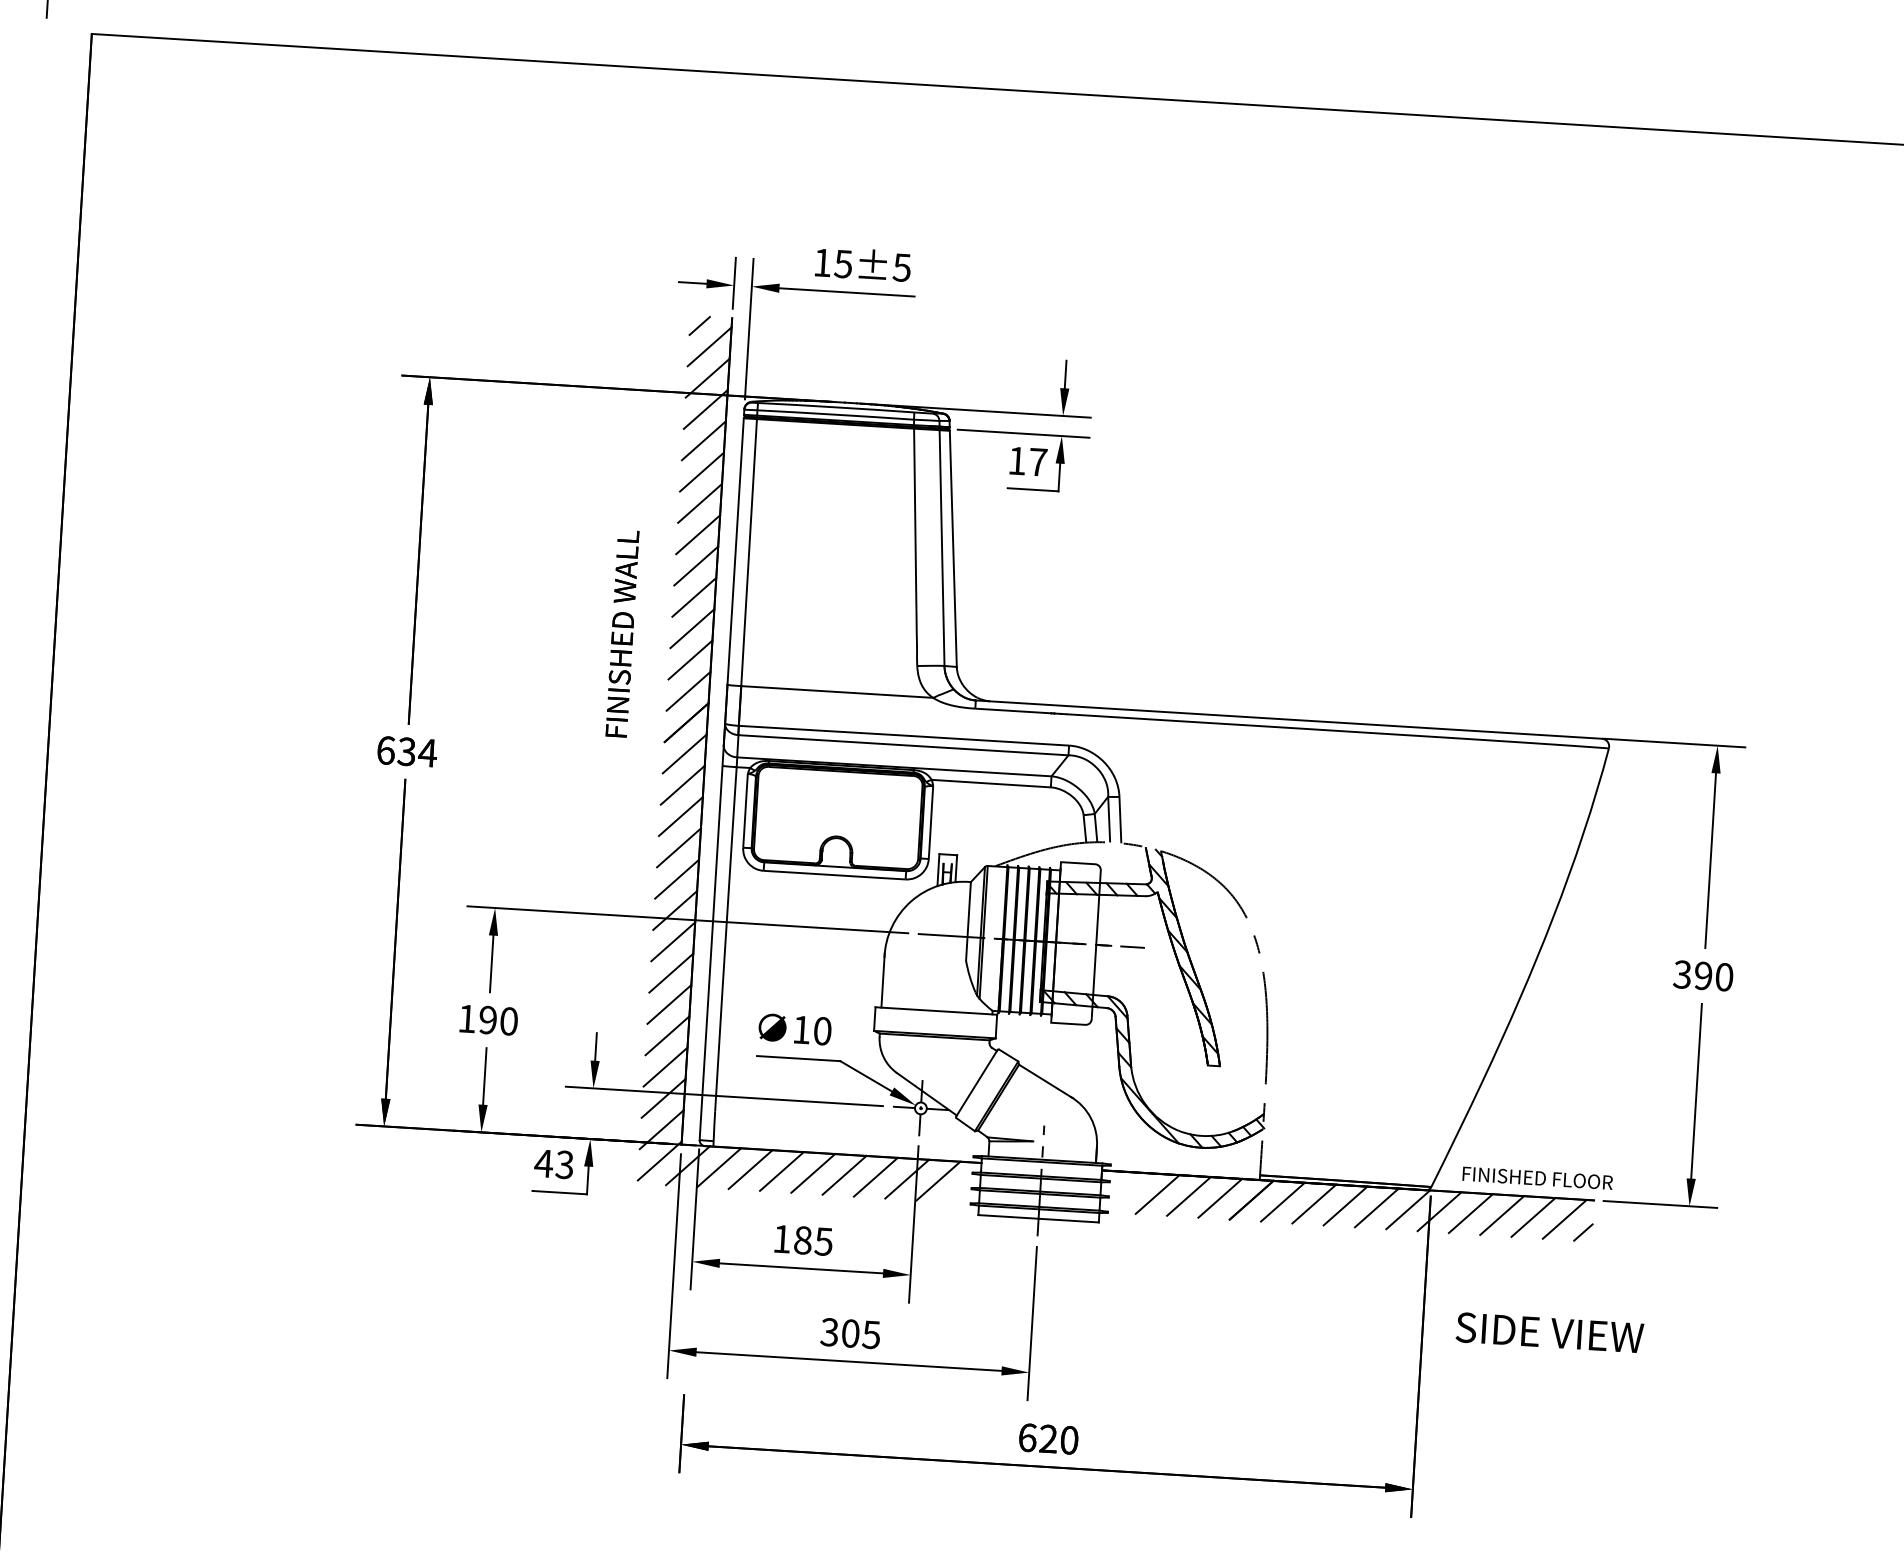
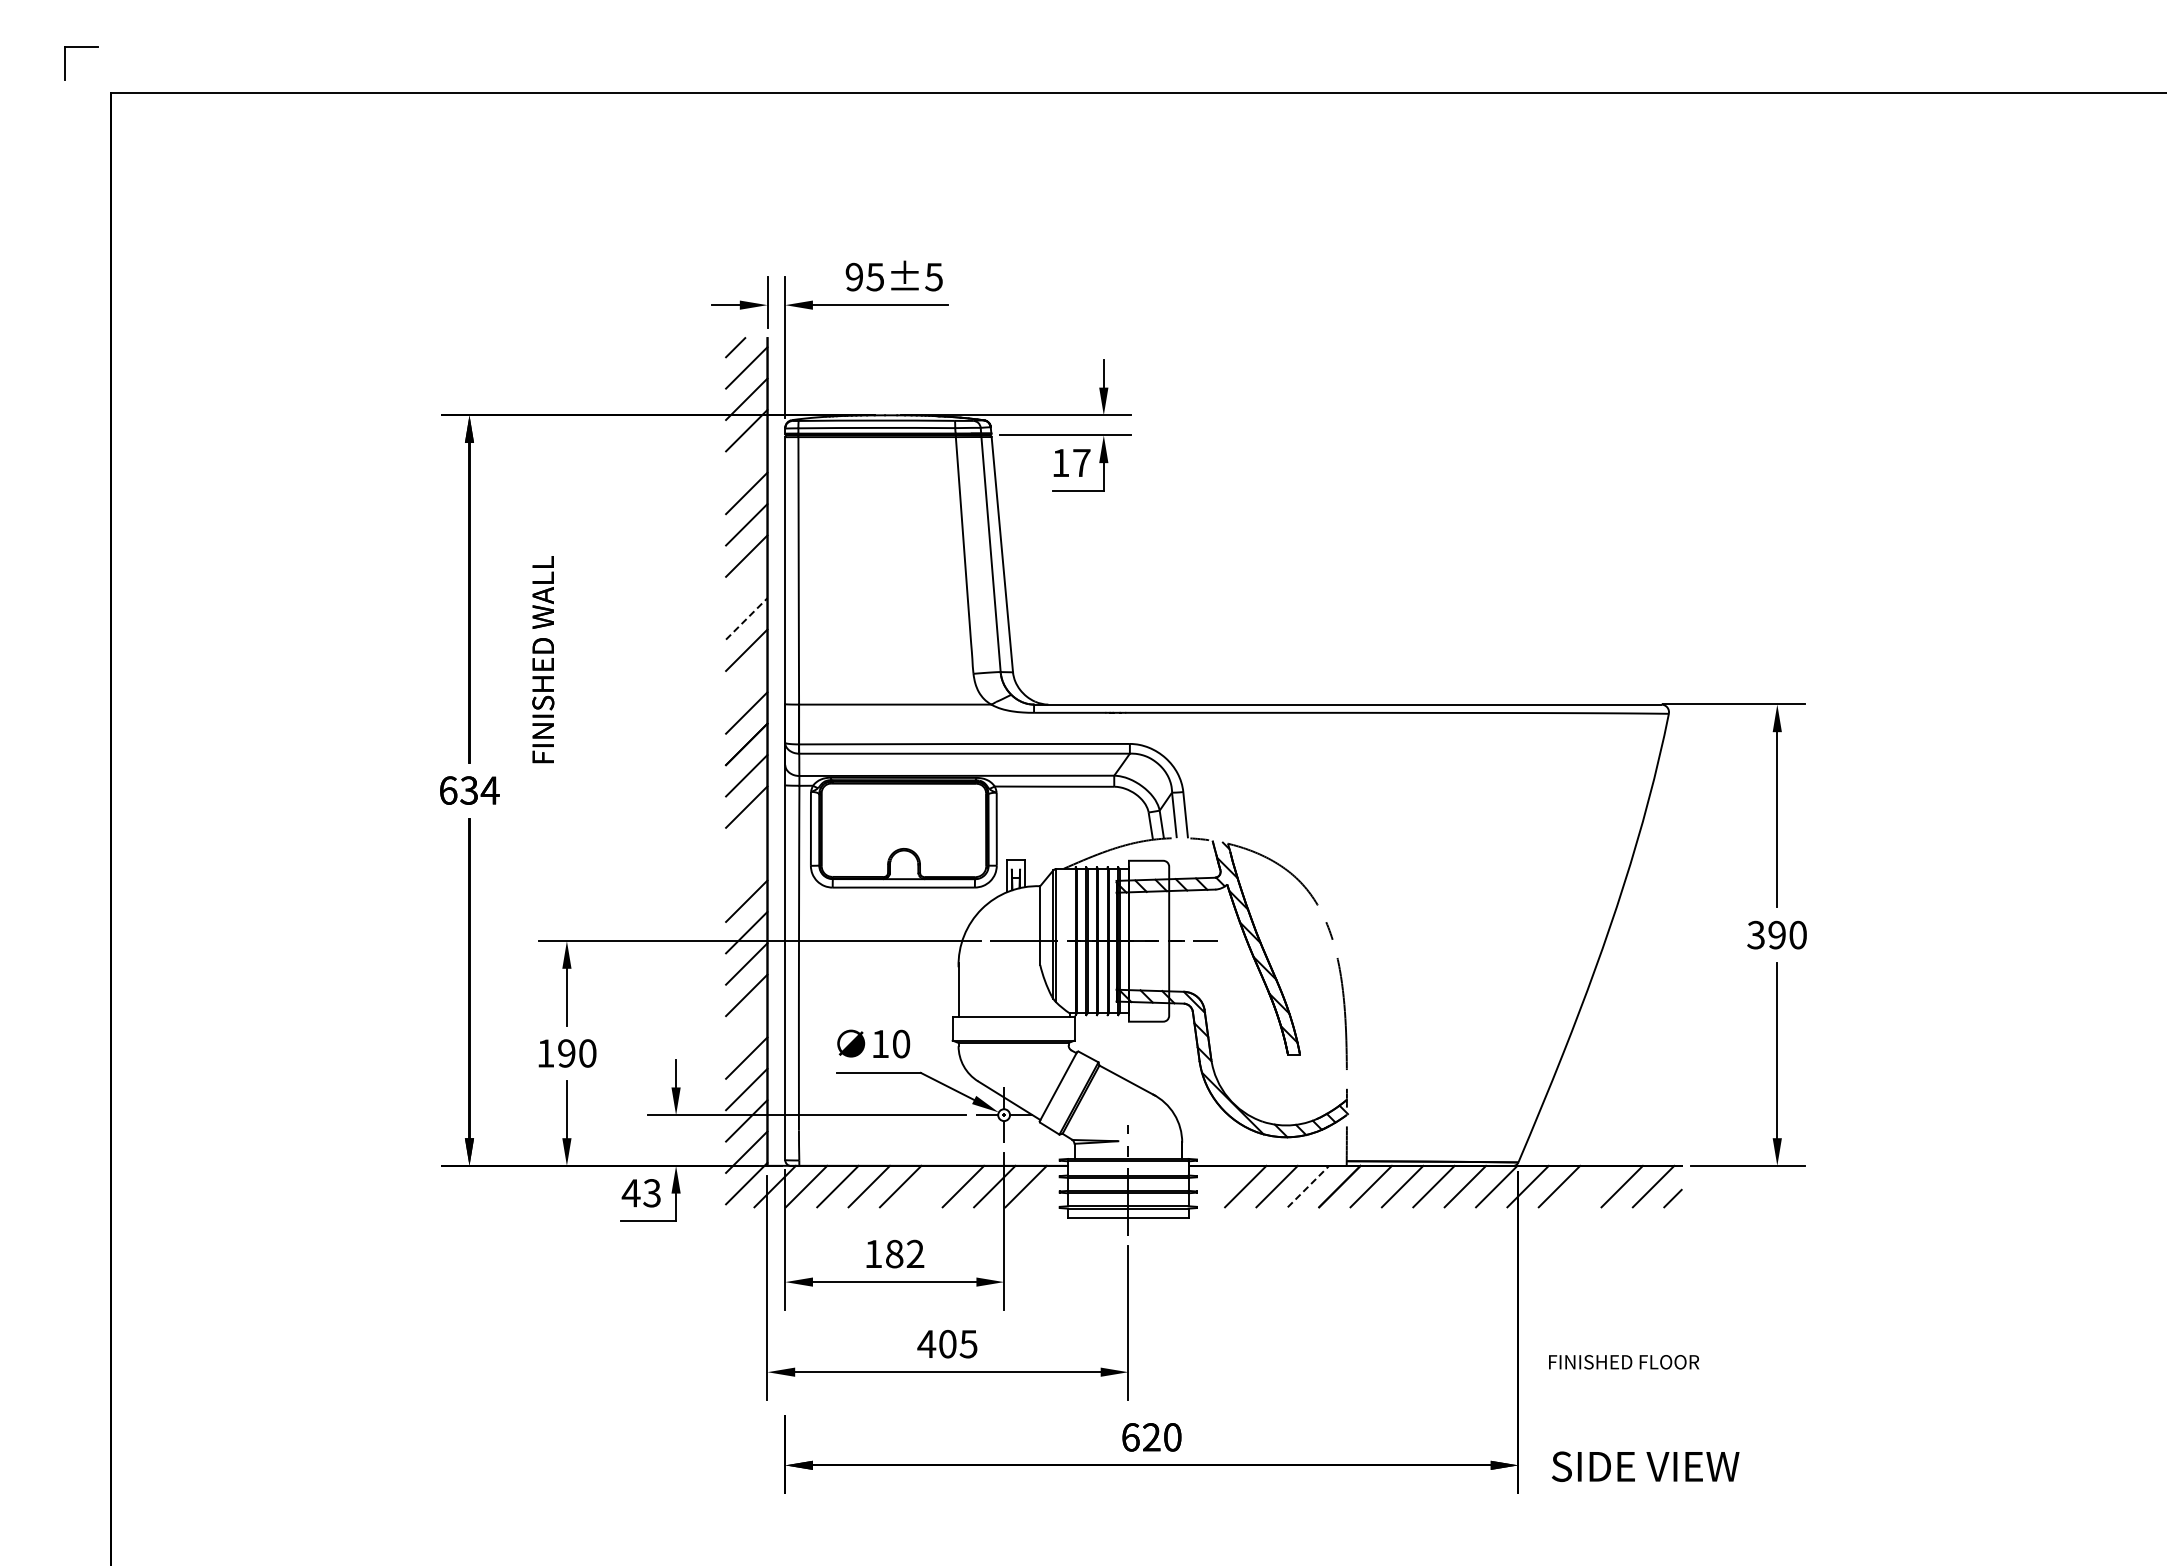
text: (821, 262) -> (853, 276), 15±5 -> 95±5
line: (703, 440) -> (746, 461), removed
line: (695, 566) -> (746, 587), removed
line: (695, 597) -> (747, 618), solid -> dashed
text: (622, 633) -> (543, 659), moved
line: (690, 659) -> (746, 681), removed
line: (680, 816) -> (746, 838), removed
line: (678, 847) -> (746, 869), removed
line: (669, 1004) -> (746, 1026), removed
line: (844, 1175) -> (931, 1186), removed
text: (1538, 1178) -> (1624, 1362), moved
line: (1220, 1198) -> (1308, 1186), solid -> dashed
line: (1501, 1215) -> (1590, 1186), removed
text: (823, 1241) -> (915, 1253), 185 -> 182
text: (829, 1331) -> (926, 1343), 305 -> 405
text: (1549, 1332) -> (1645, 1466), moved

